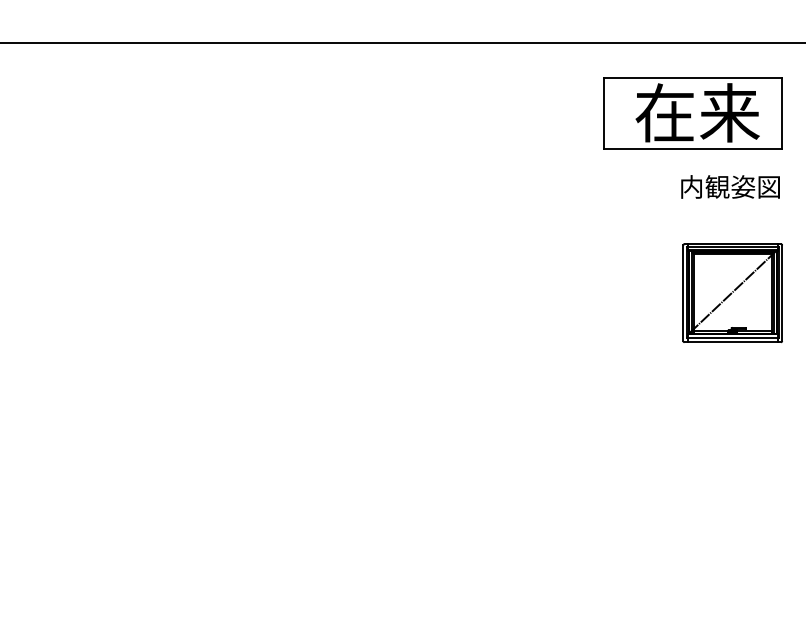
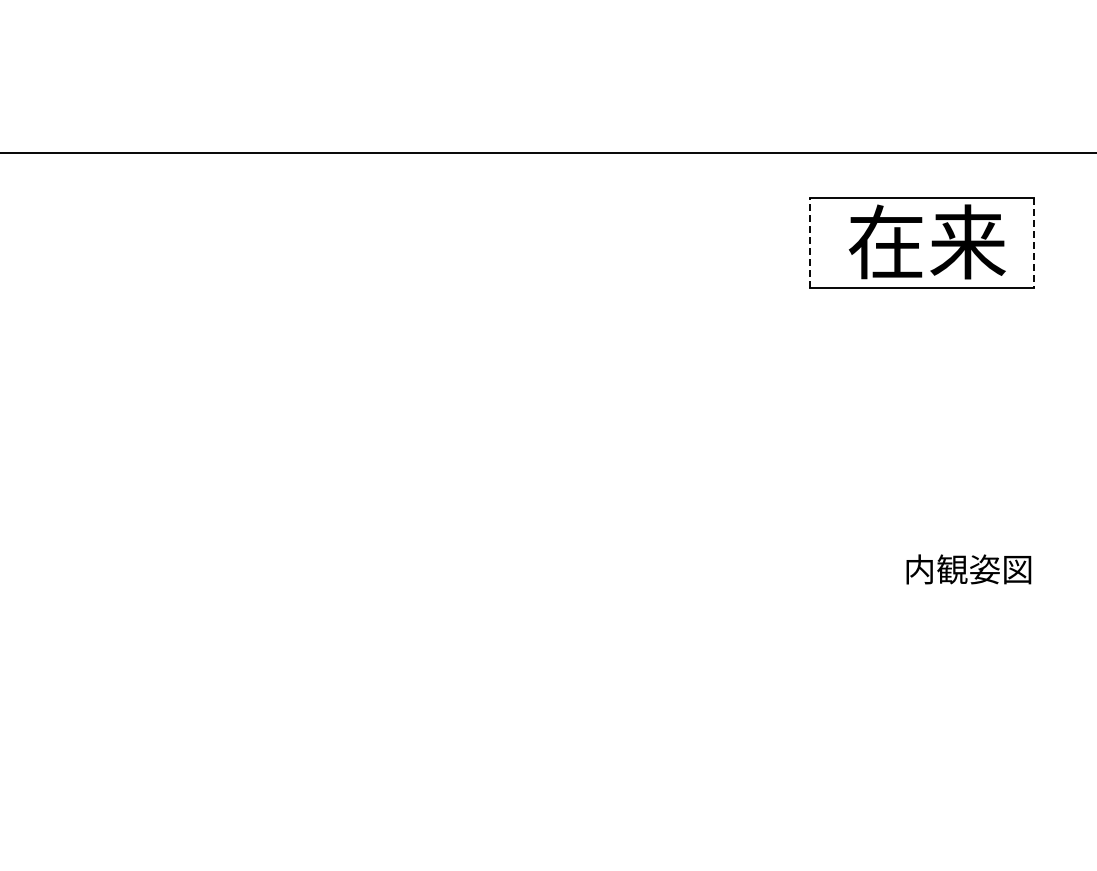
line: (604, 114) -> (809, 243), solid -> dashed
line: (781, 114) -> (1033, 243), solid -> dashed
text: (730, 187) -> (968, 569), moved
part: (732, 293) -> (971, 469), removed

